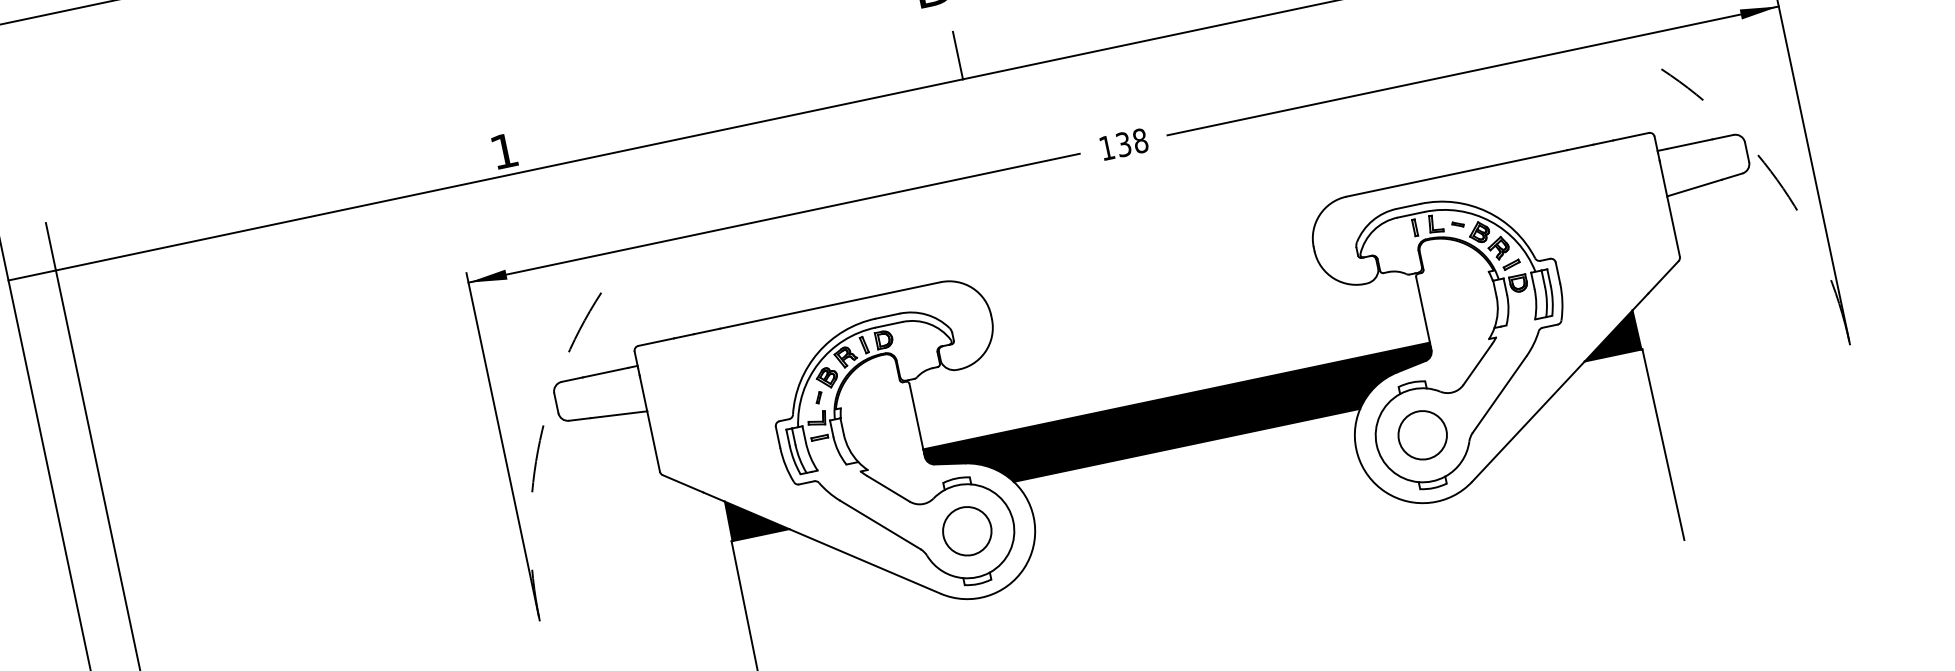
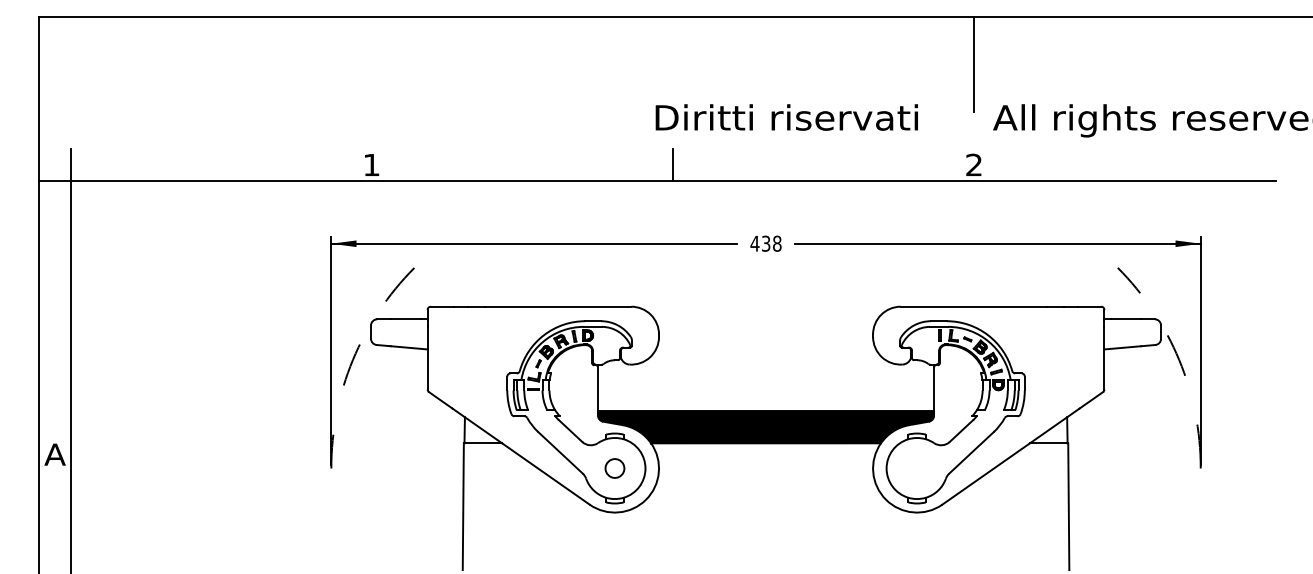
text: (1106, 147) -> (754, 243), 138 -> 438
fill: (1608, 336) -> (1048, 430), removed
circle: (1421, 435) -> (916, 468), removed
fill: (757, 515) -> (483, 430), removed
circle: (966, 531) -> (614, 468), size x0.6

